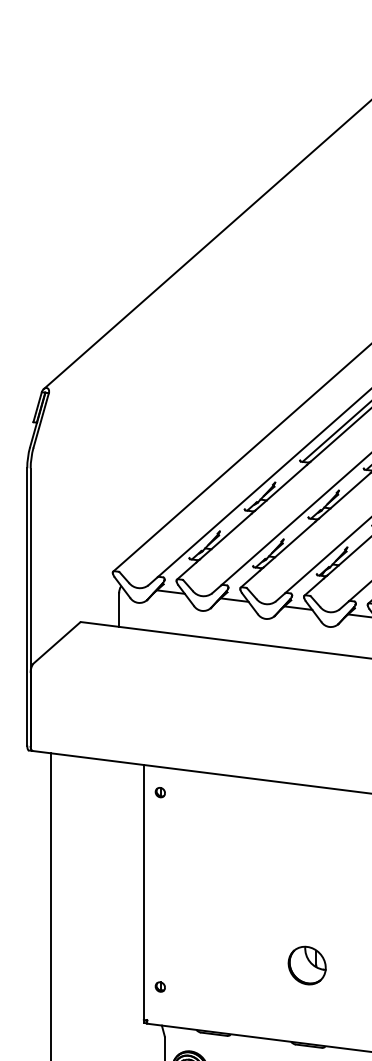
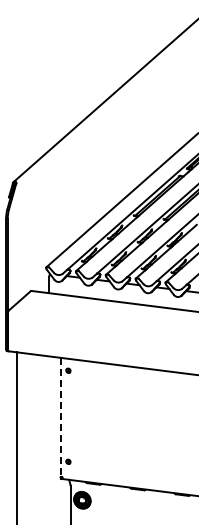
line: (143, 892) -> (60, 417), solid -> dashed
part: (305, 964) -> (136, 451), removed

